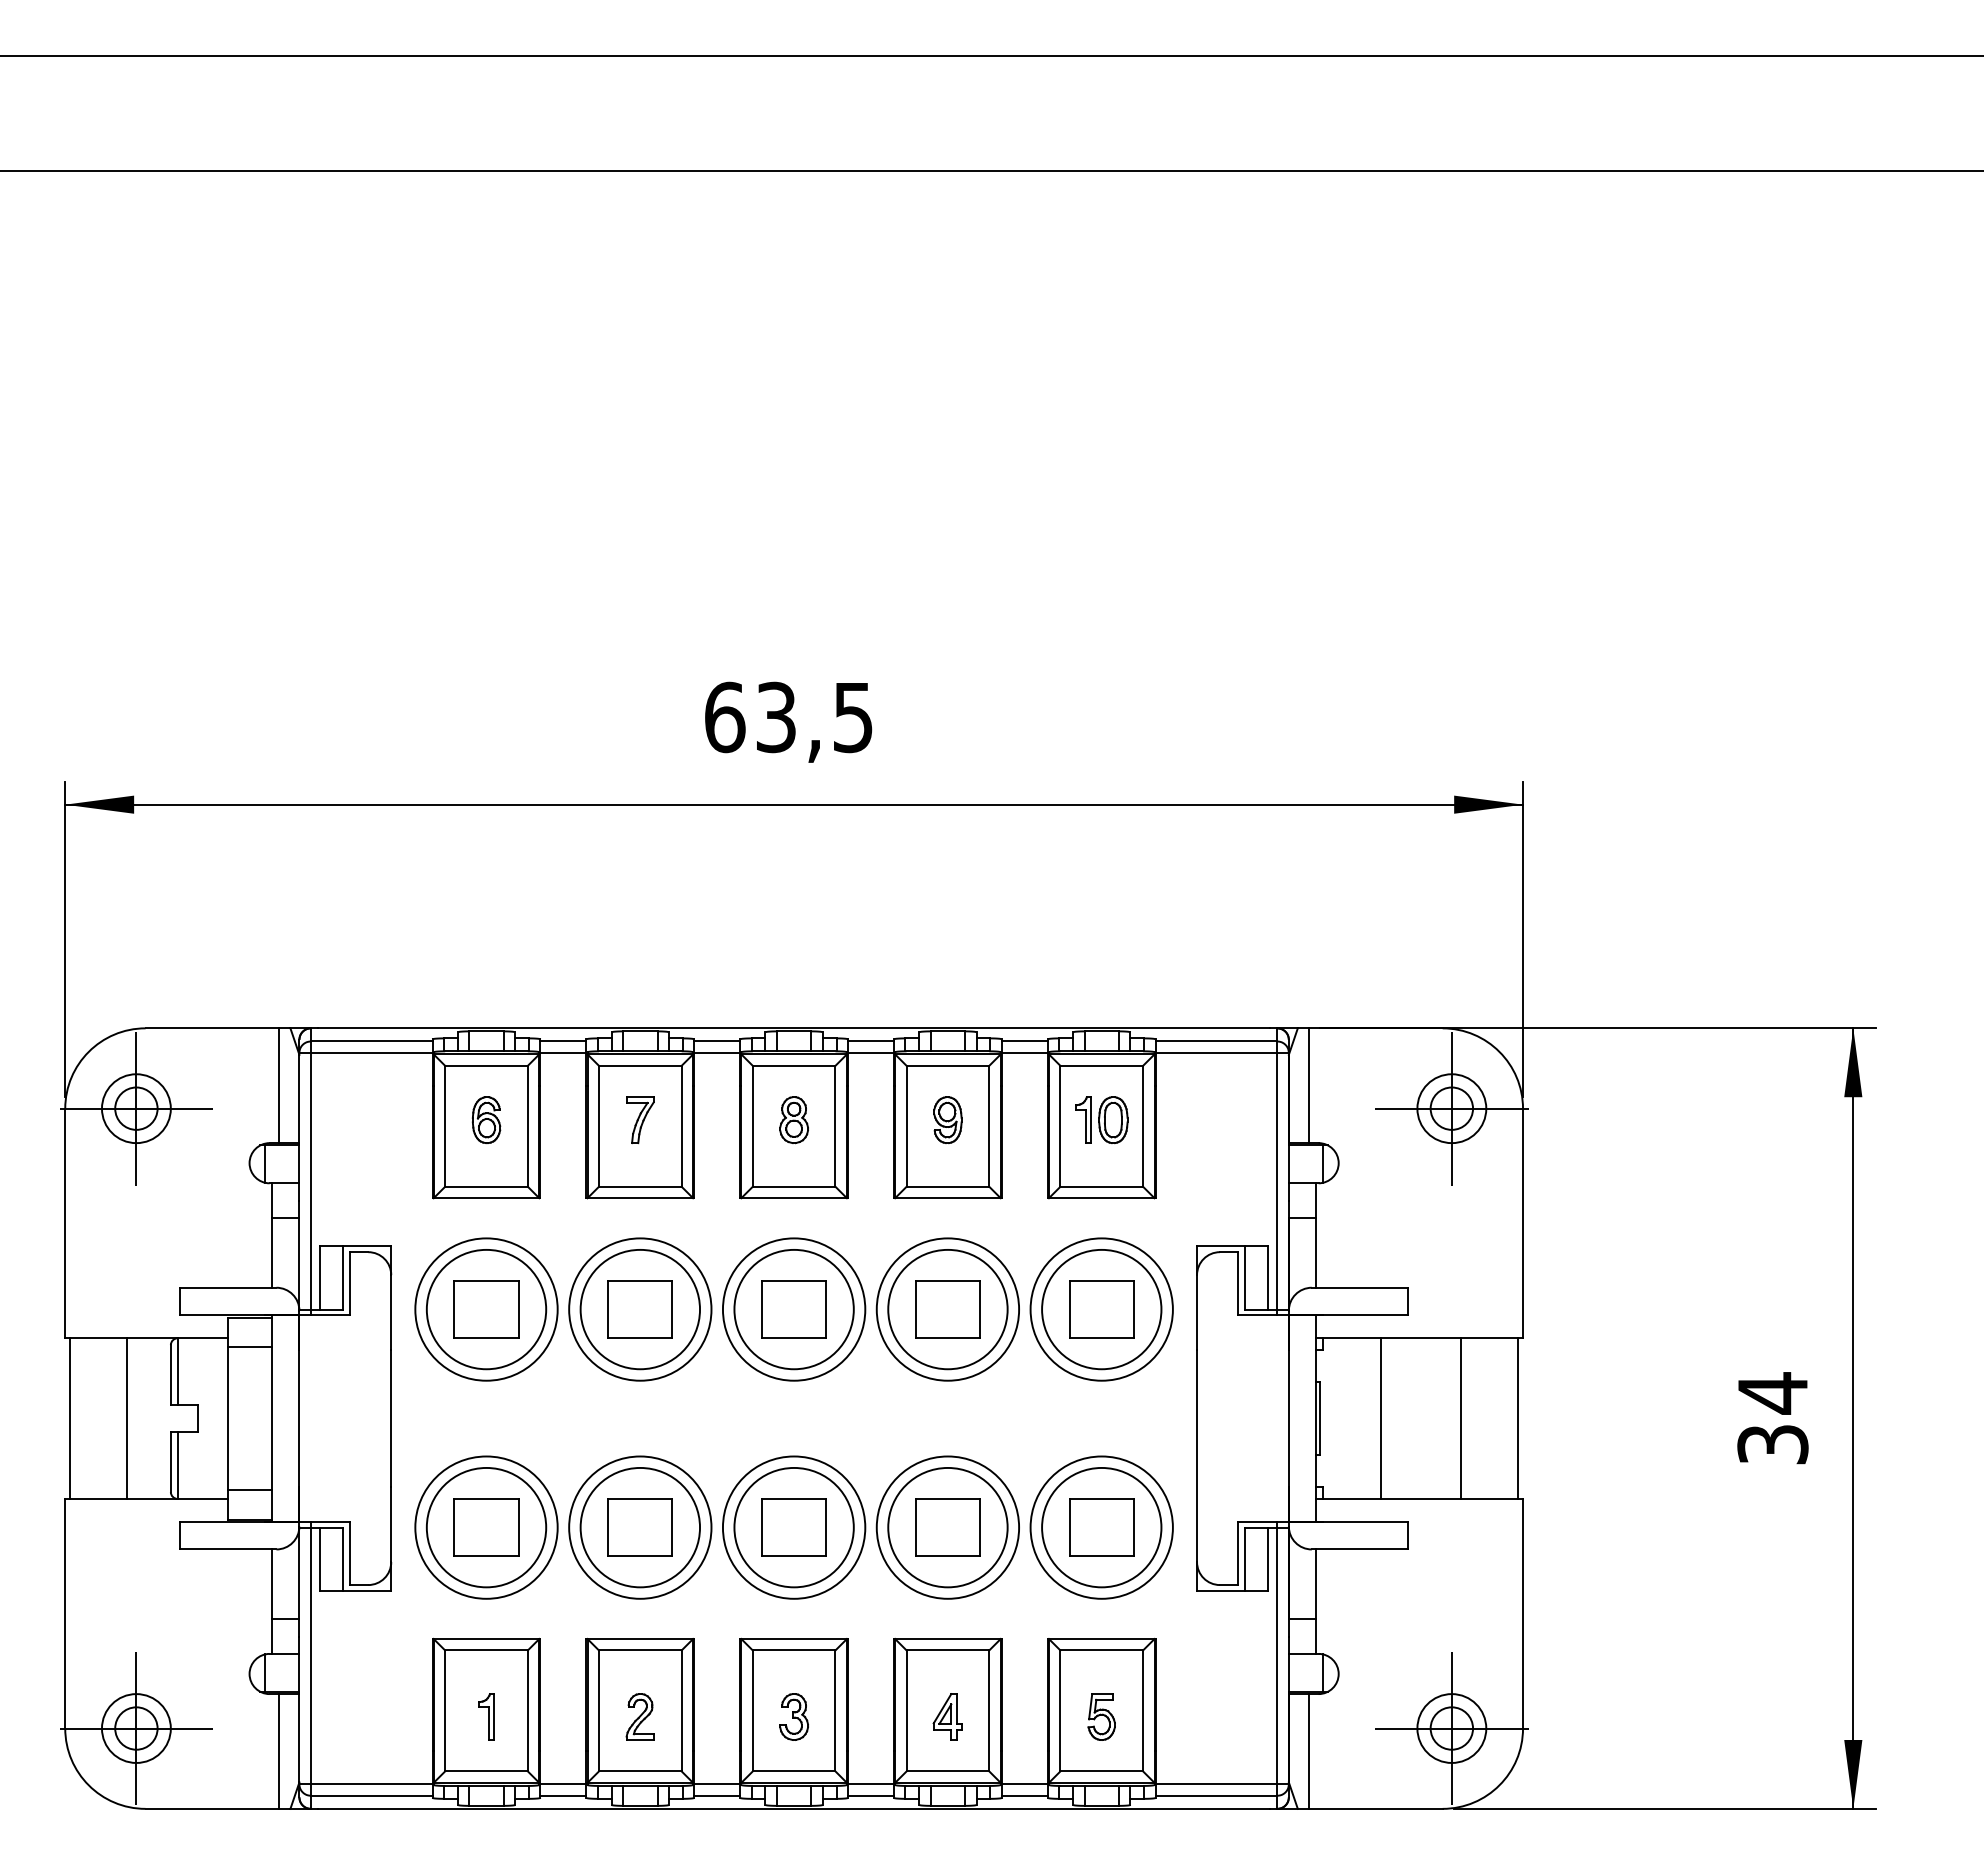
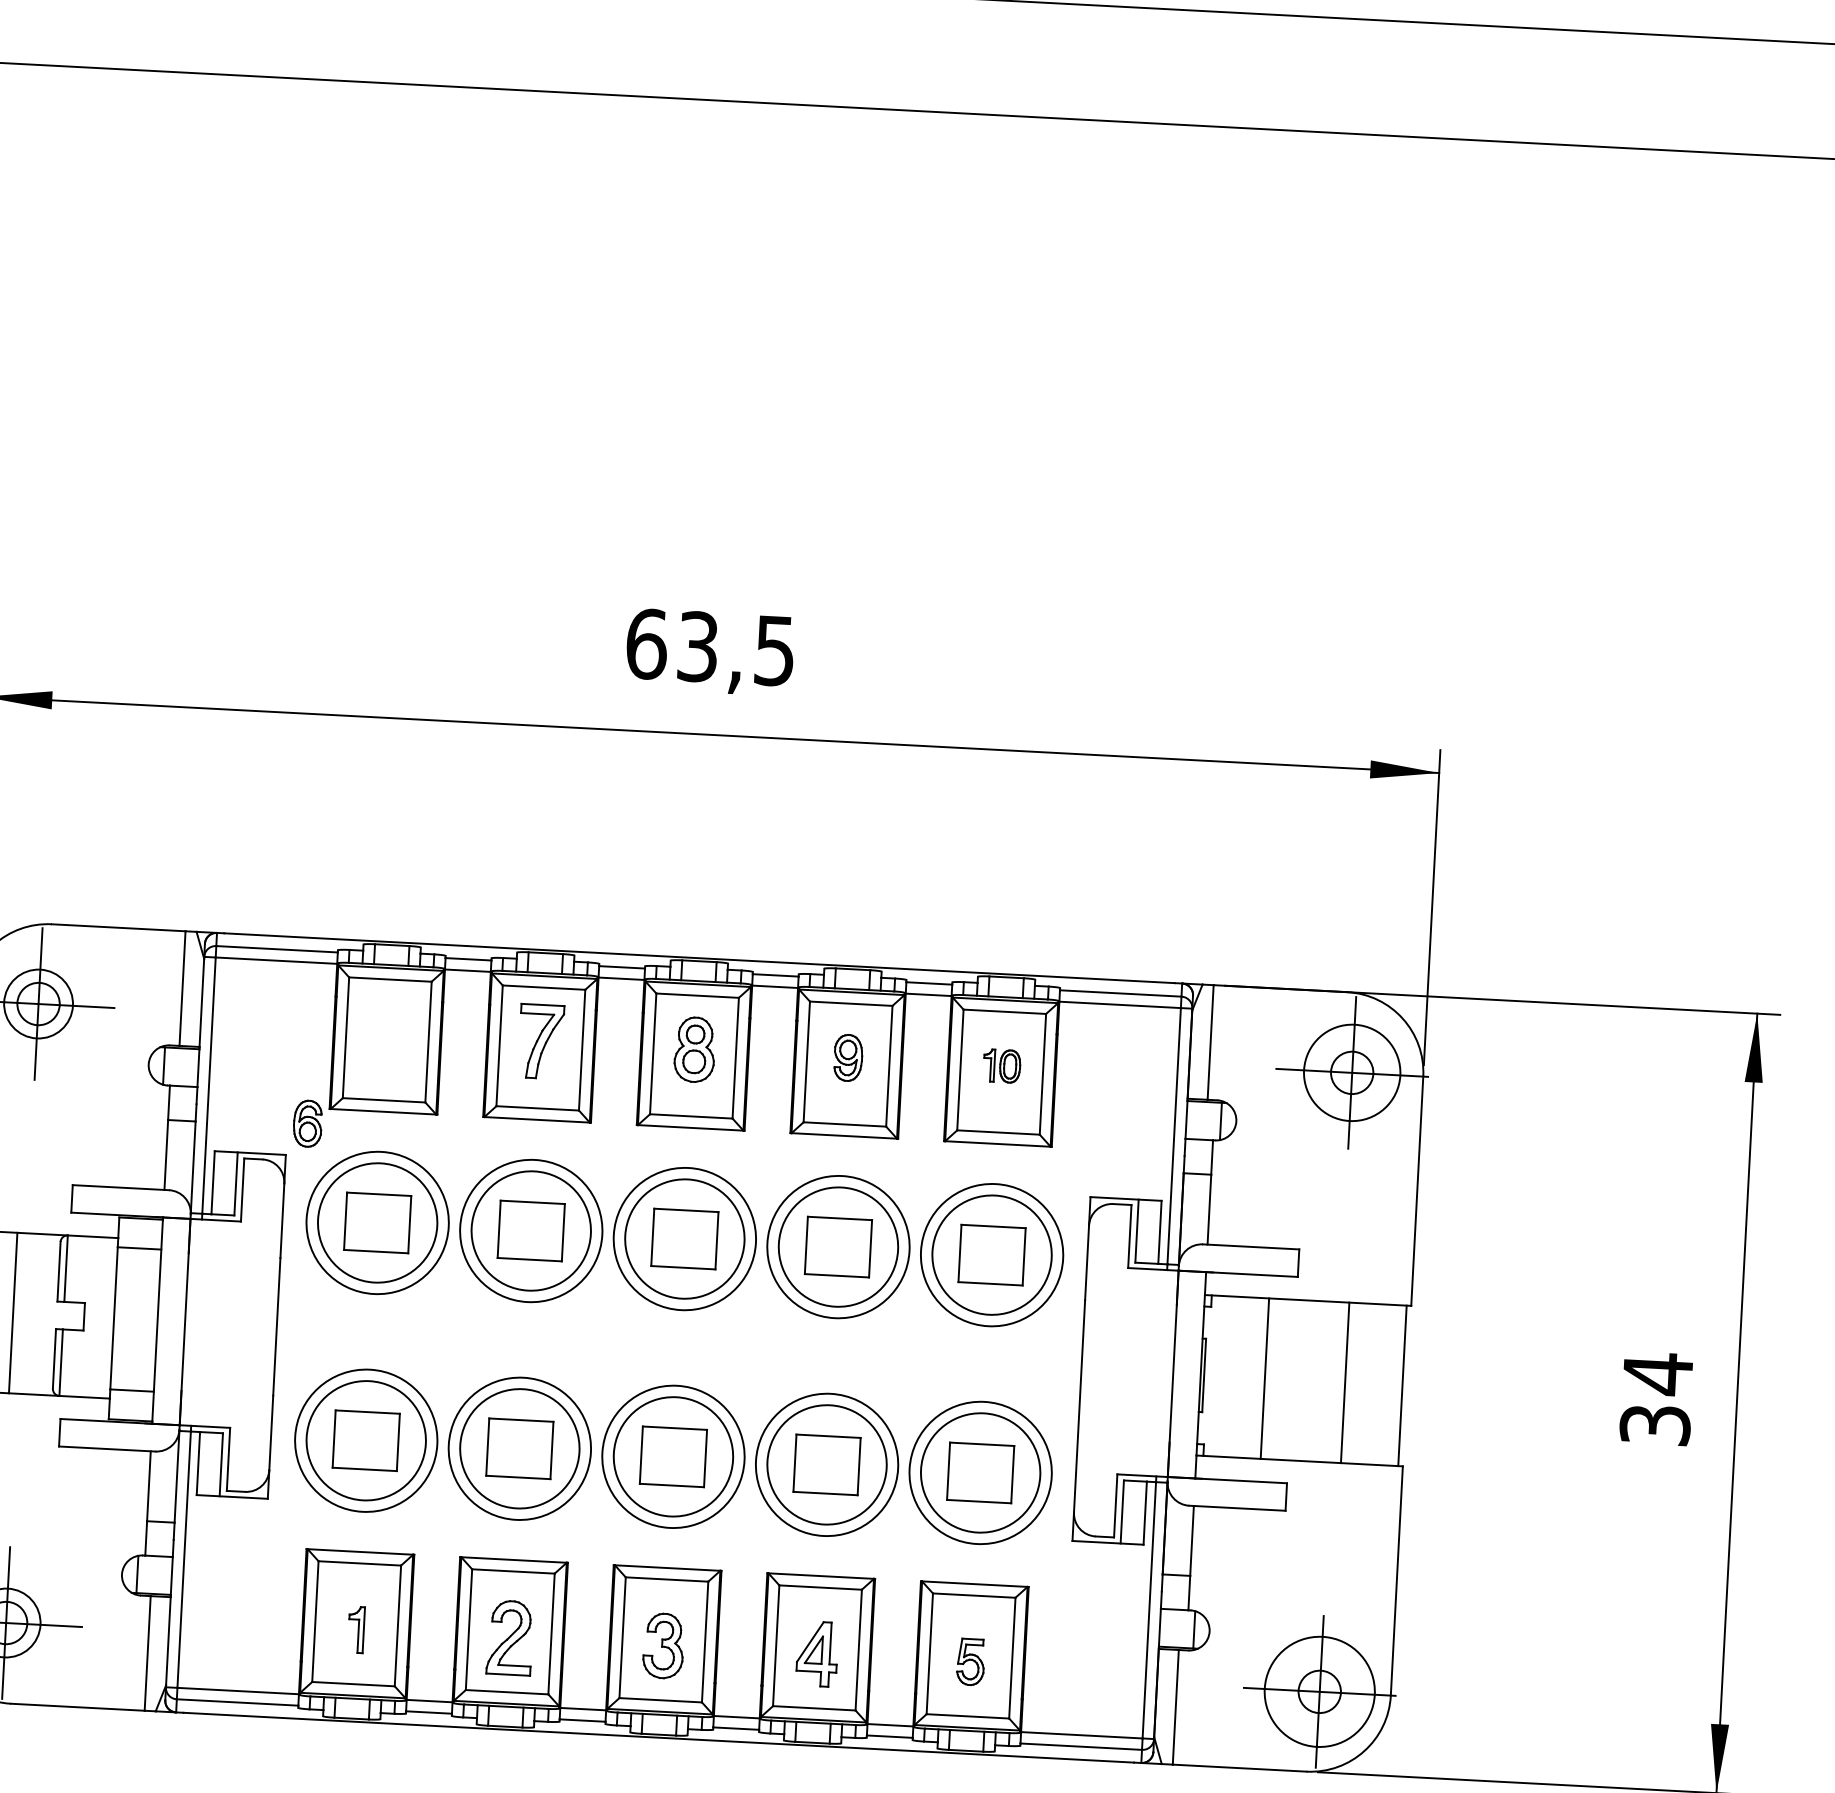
circle: (1451, 1108) -> (1351, 1072), size x1.4
part: (486, 1119) -> (307, 1123), moved
part: (640, 1120) -> (541, 1042), size x1.6
part: (793, 1120) -> (694, 1050), size x1.4
part: (1101, 1120) -> (1001, 1066), size x0.7
part: (639, 1716) -> (509, 1637), size x1.6
part: (793, 1716) -> (662, 1645), size x1.4
part: (947, 1716) -> (816, 1653), size x1.4
circle: (1451, 1728) -> (1319, 1691), size x1.6

